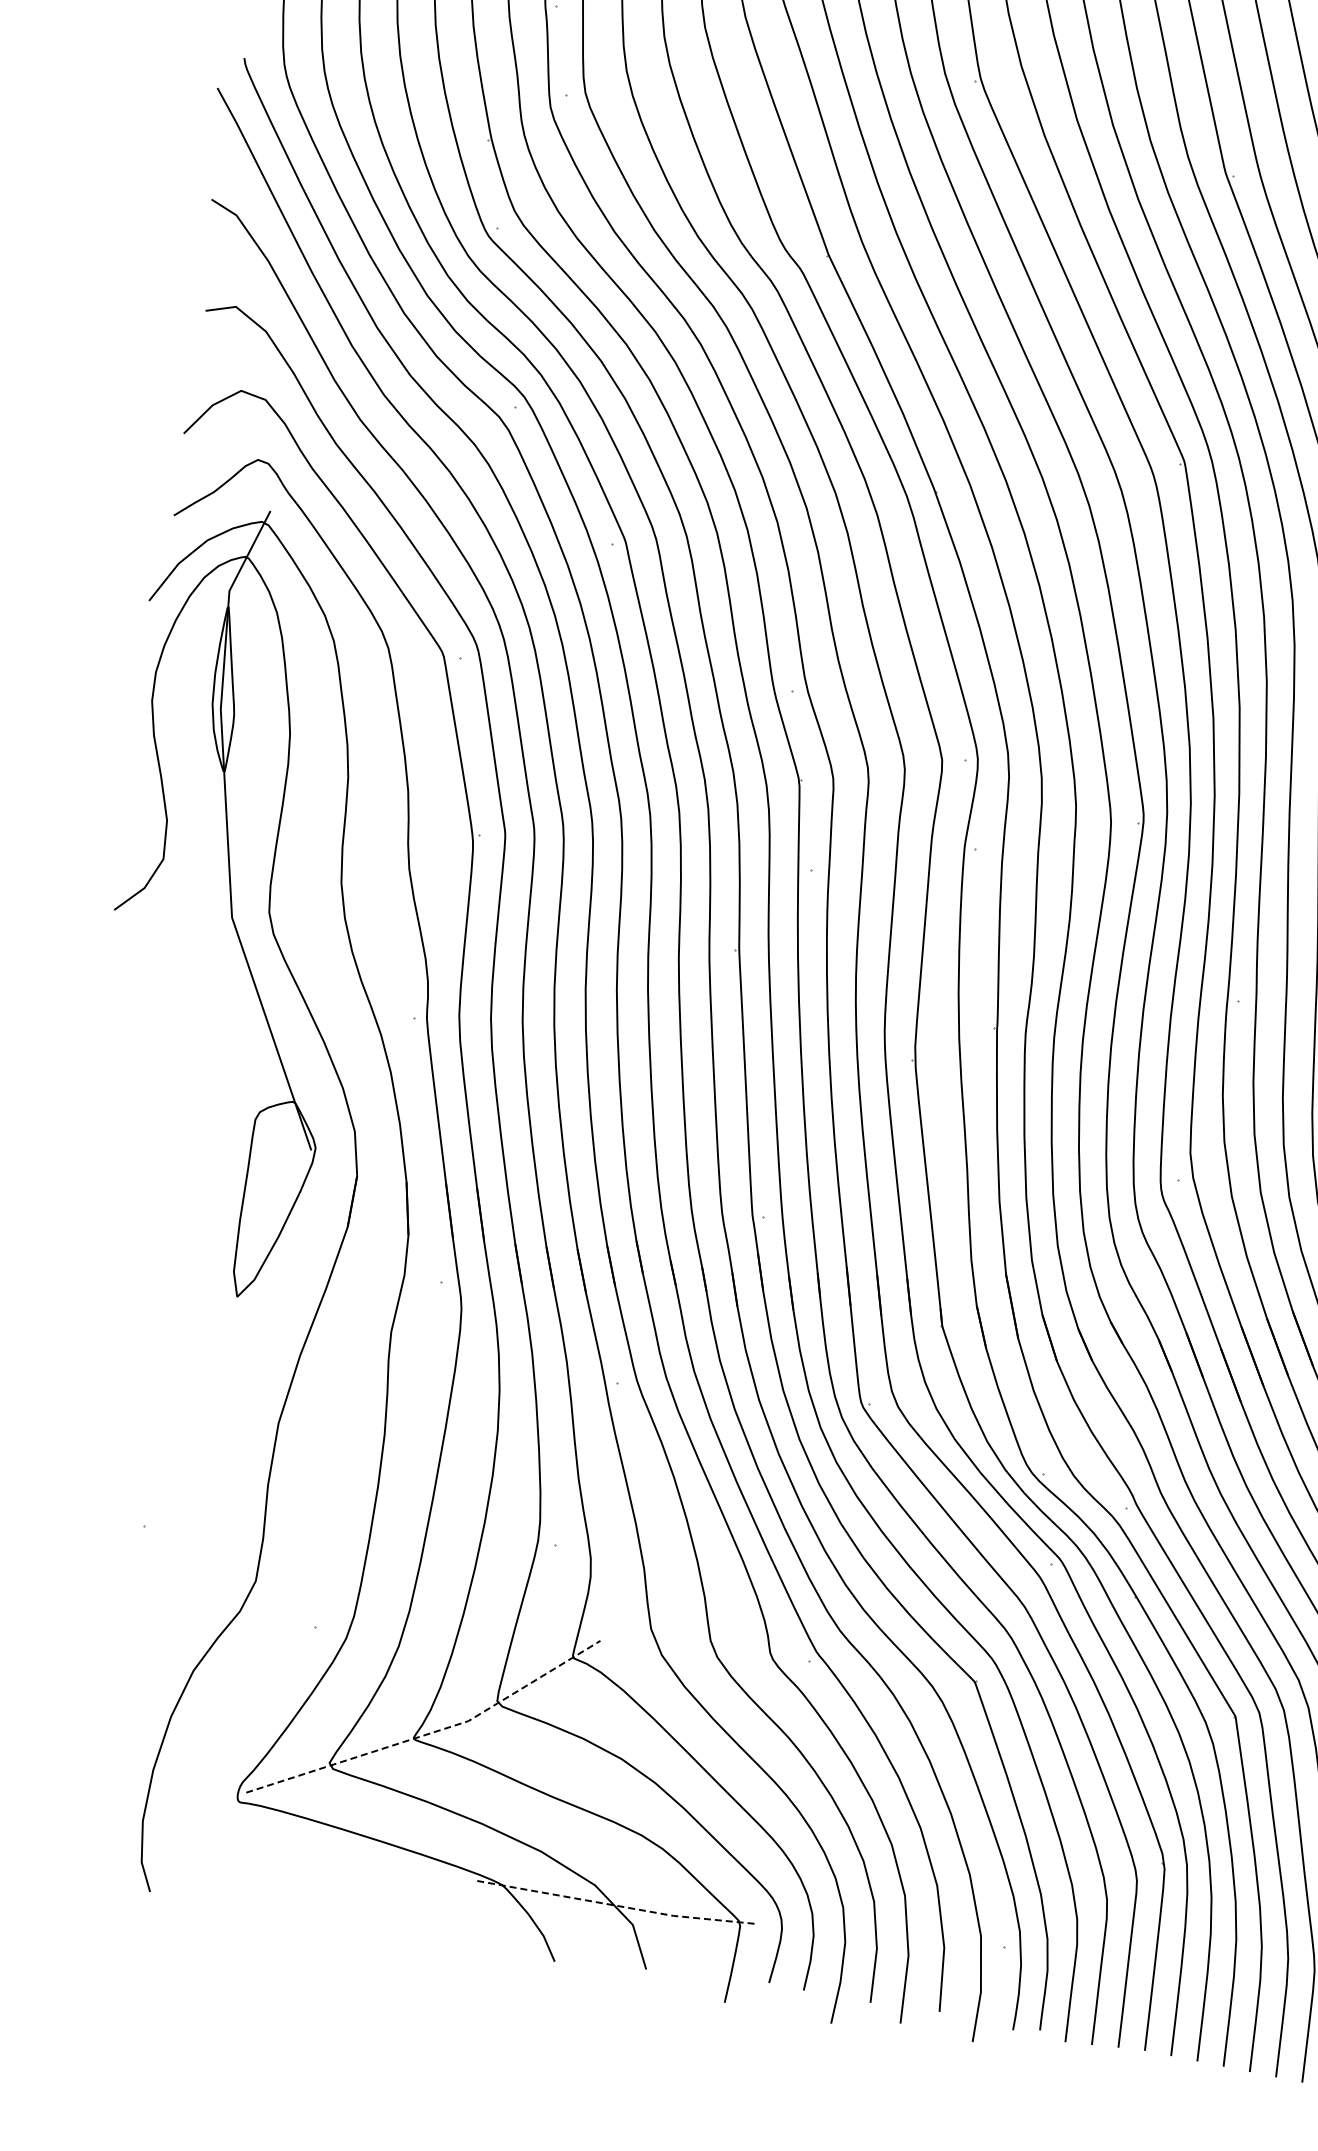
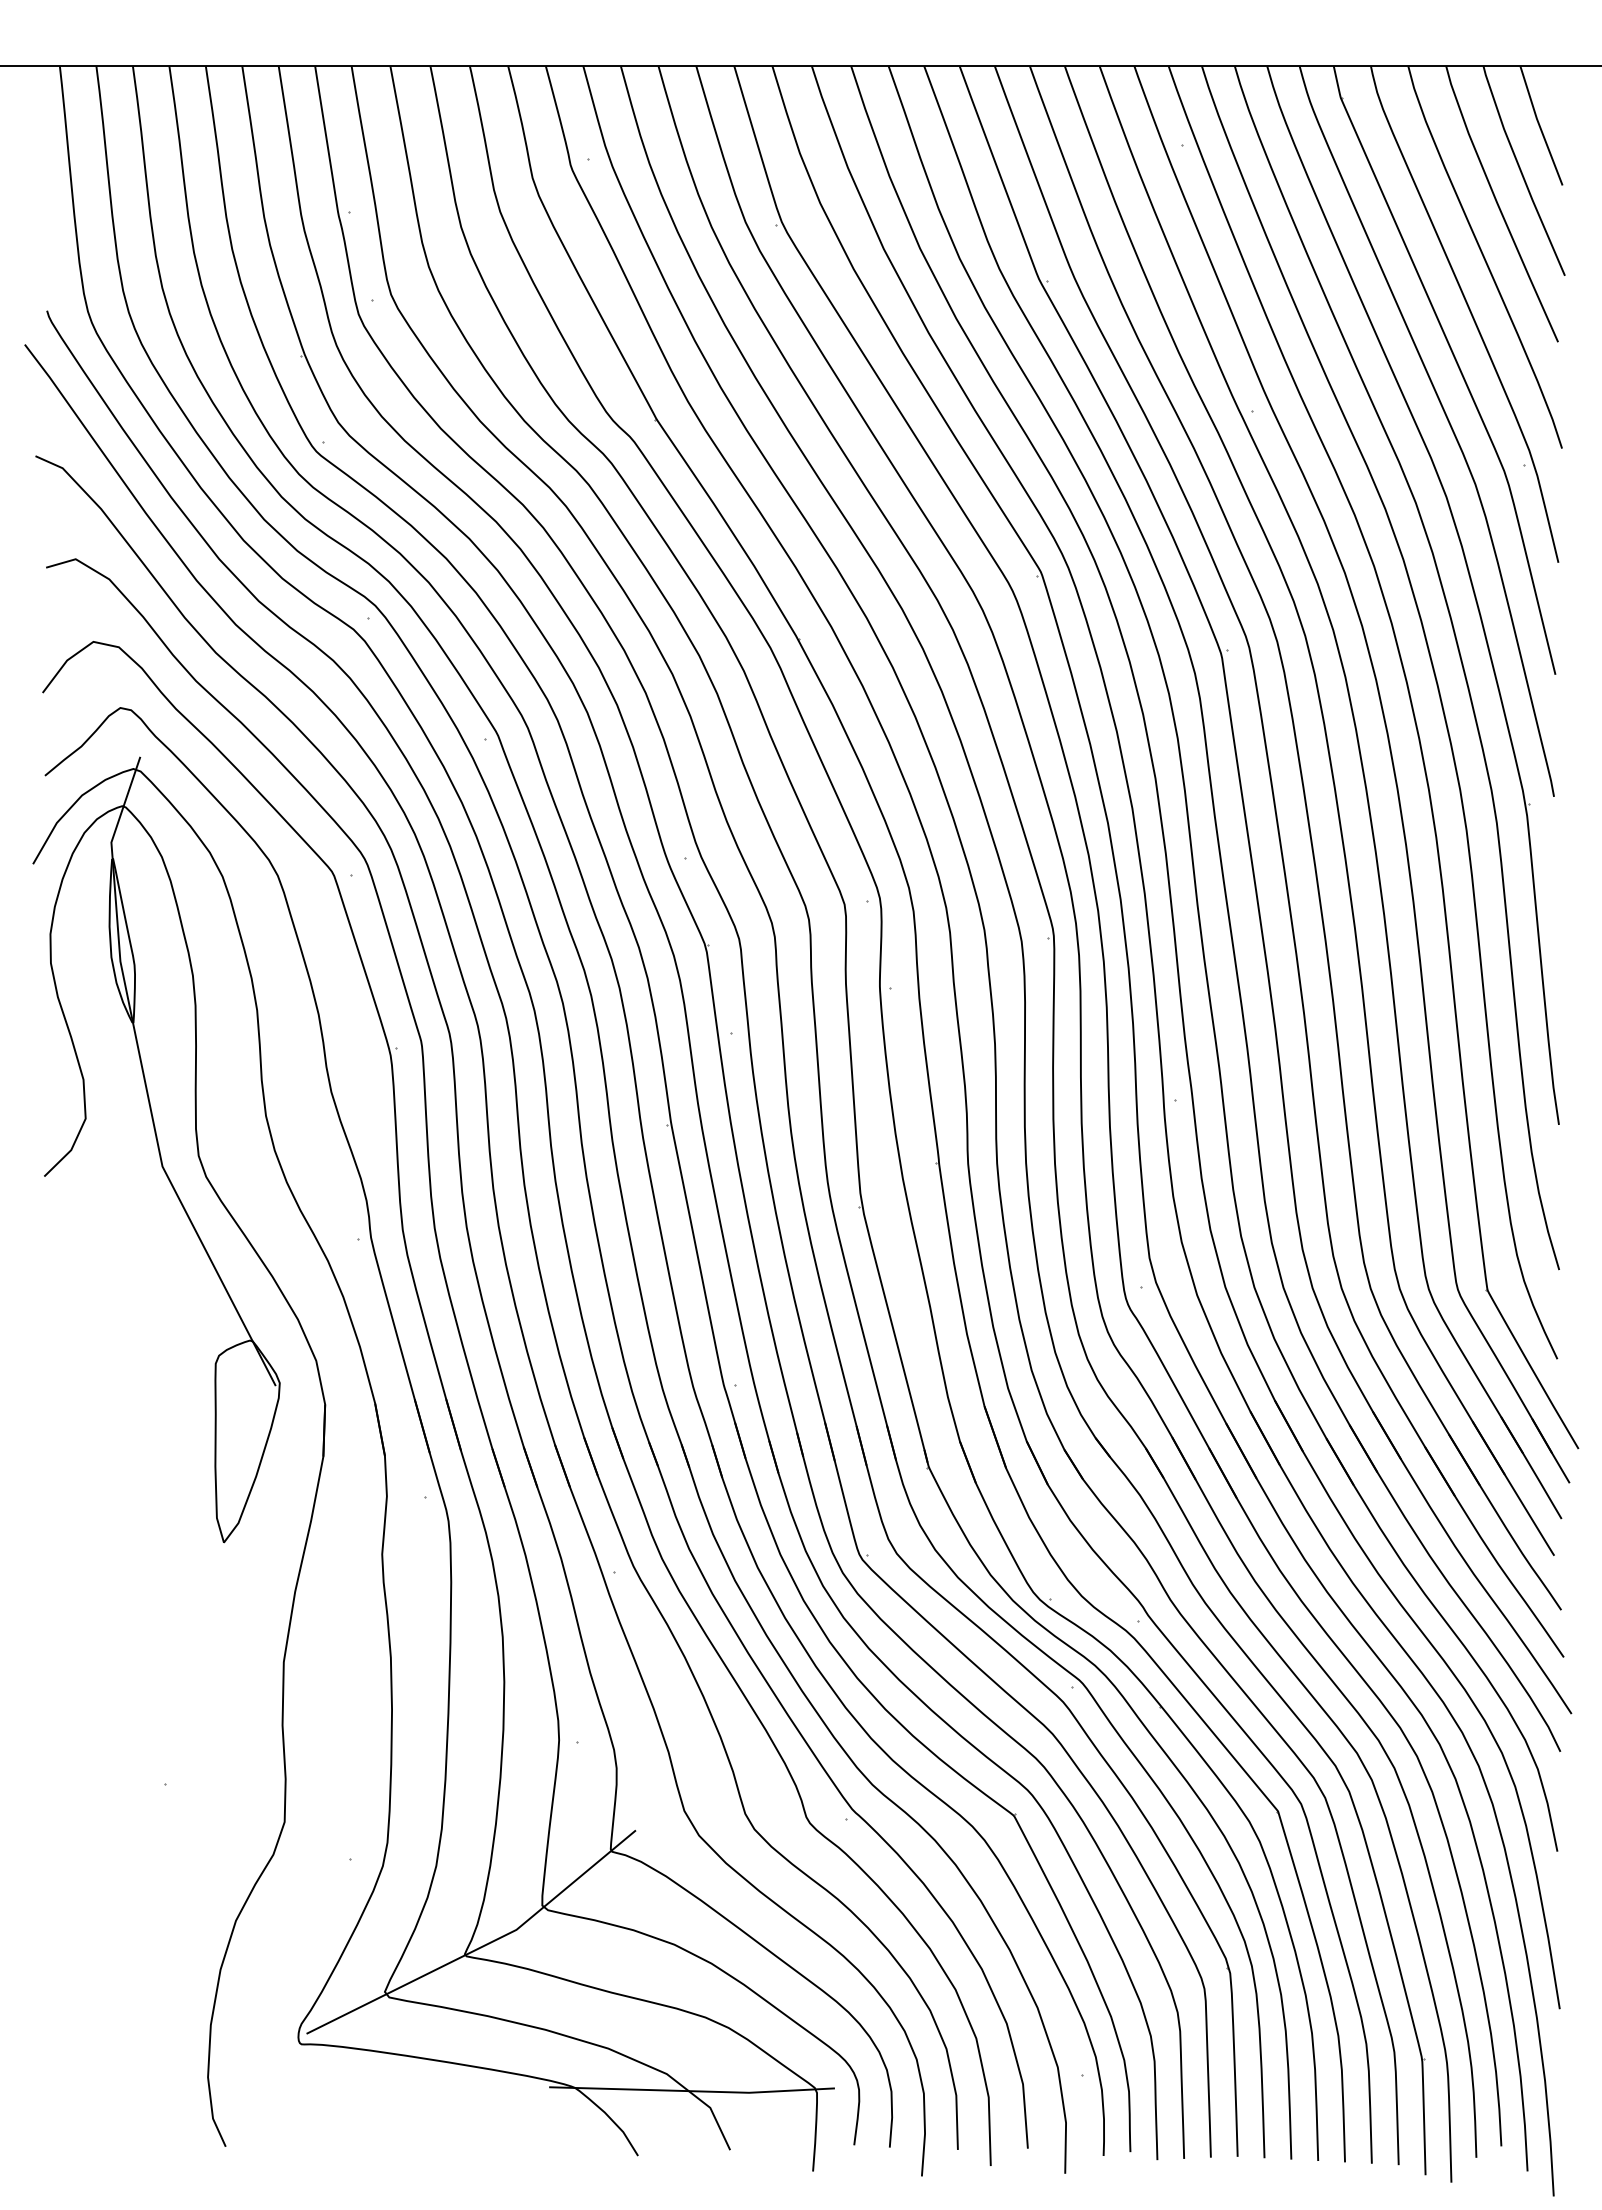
line: (431, 1733) -> (481, 1947), dashed -> solid
line: (617, 1906) -> (692, 2091), dashed -> solid

